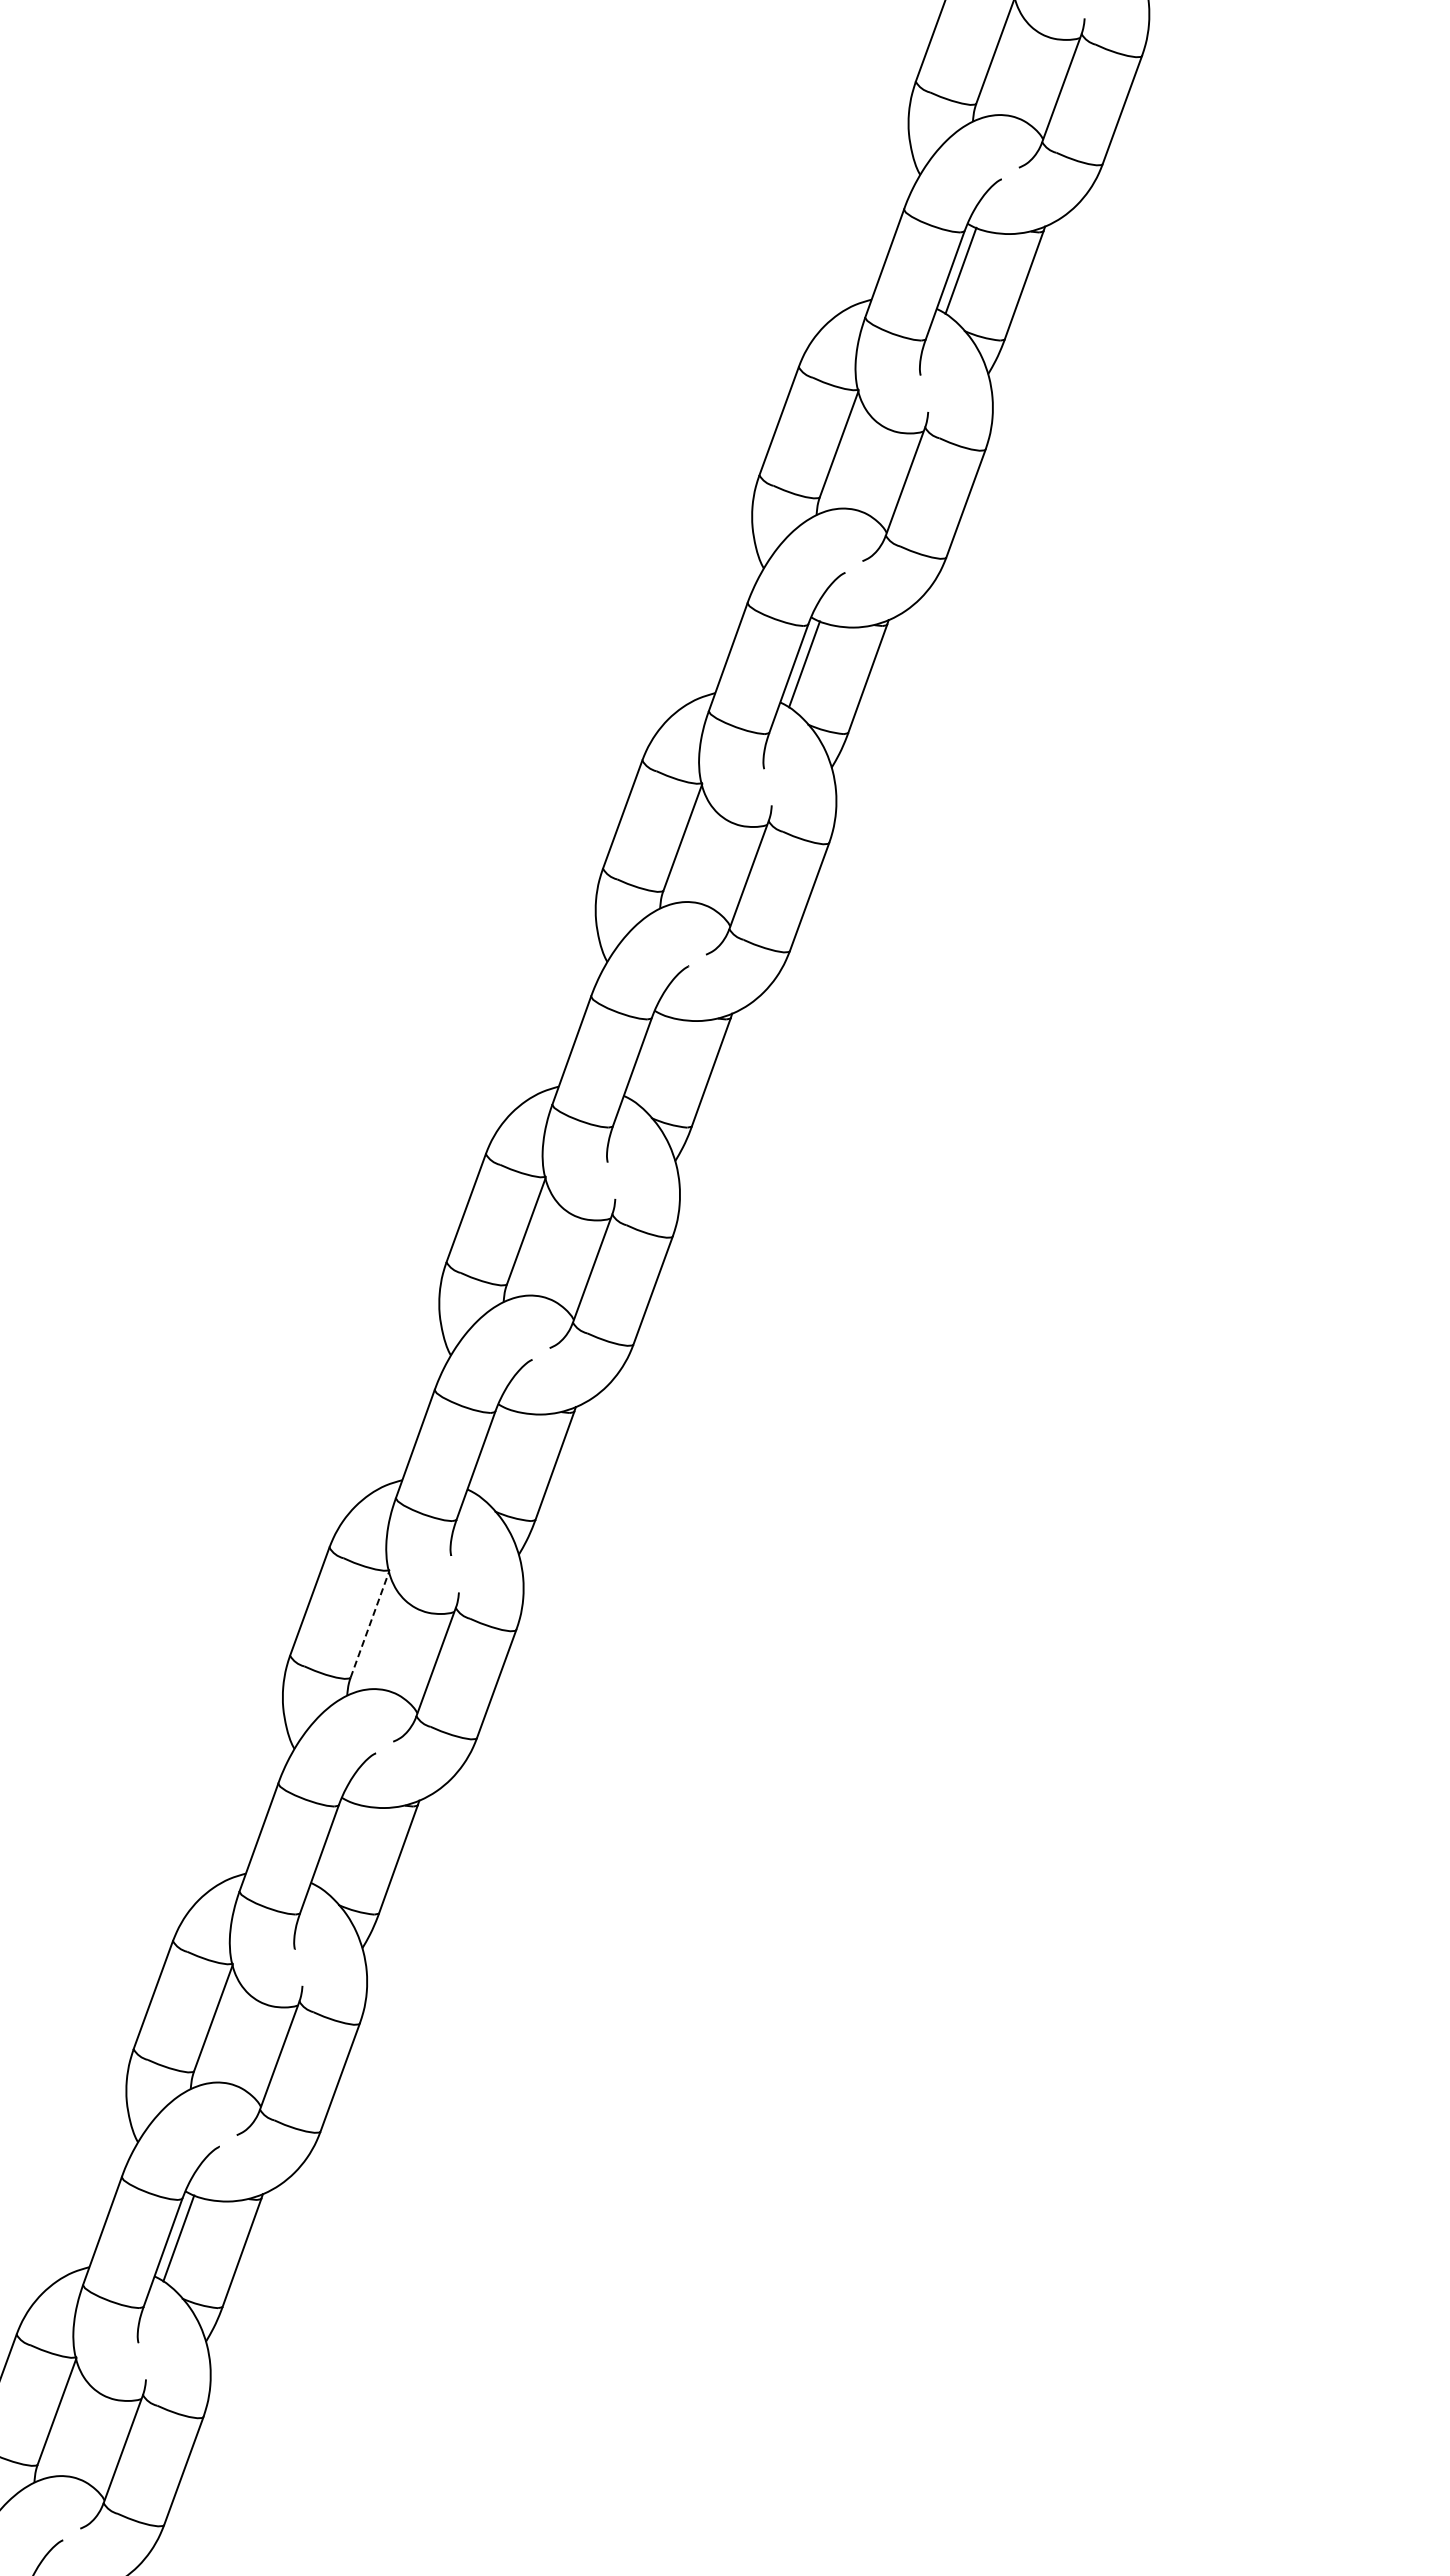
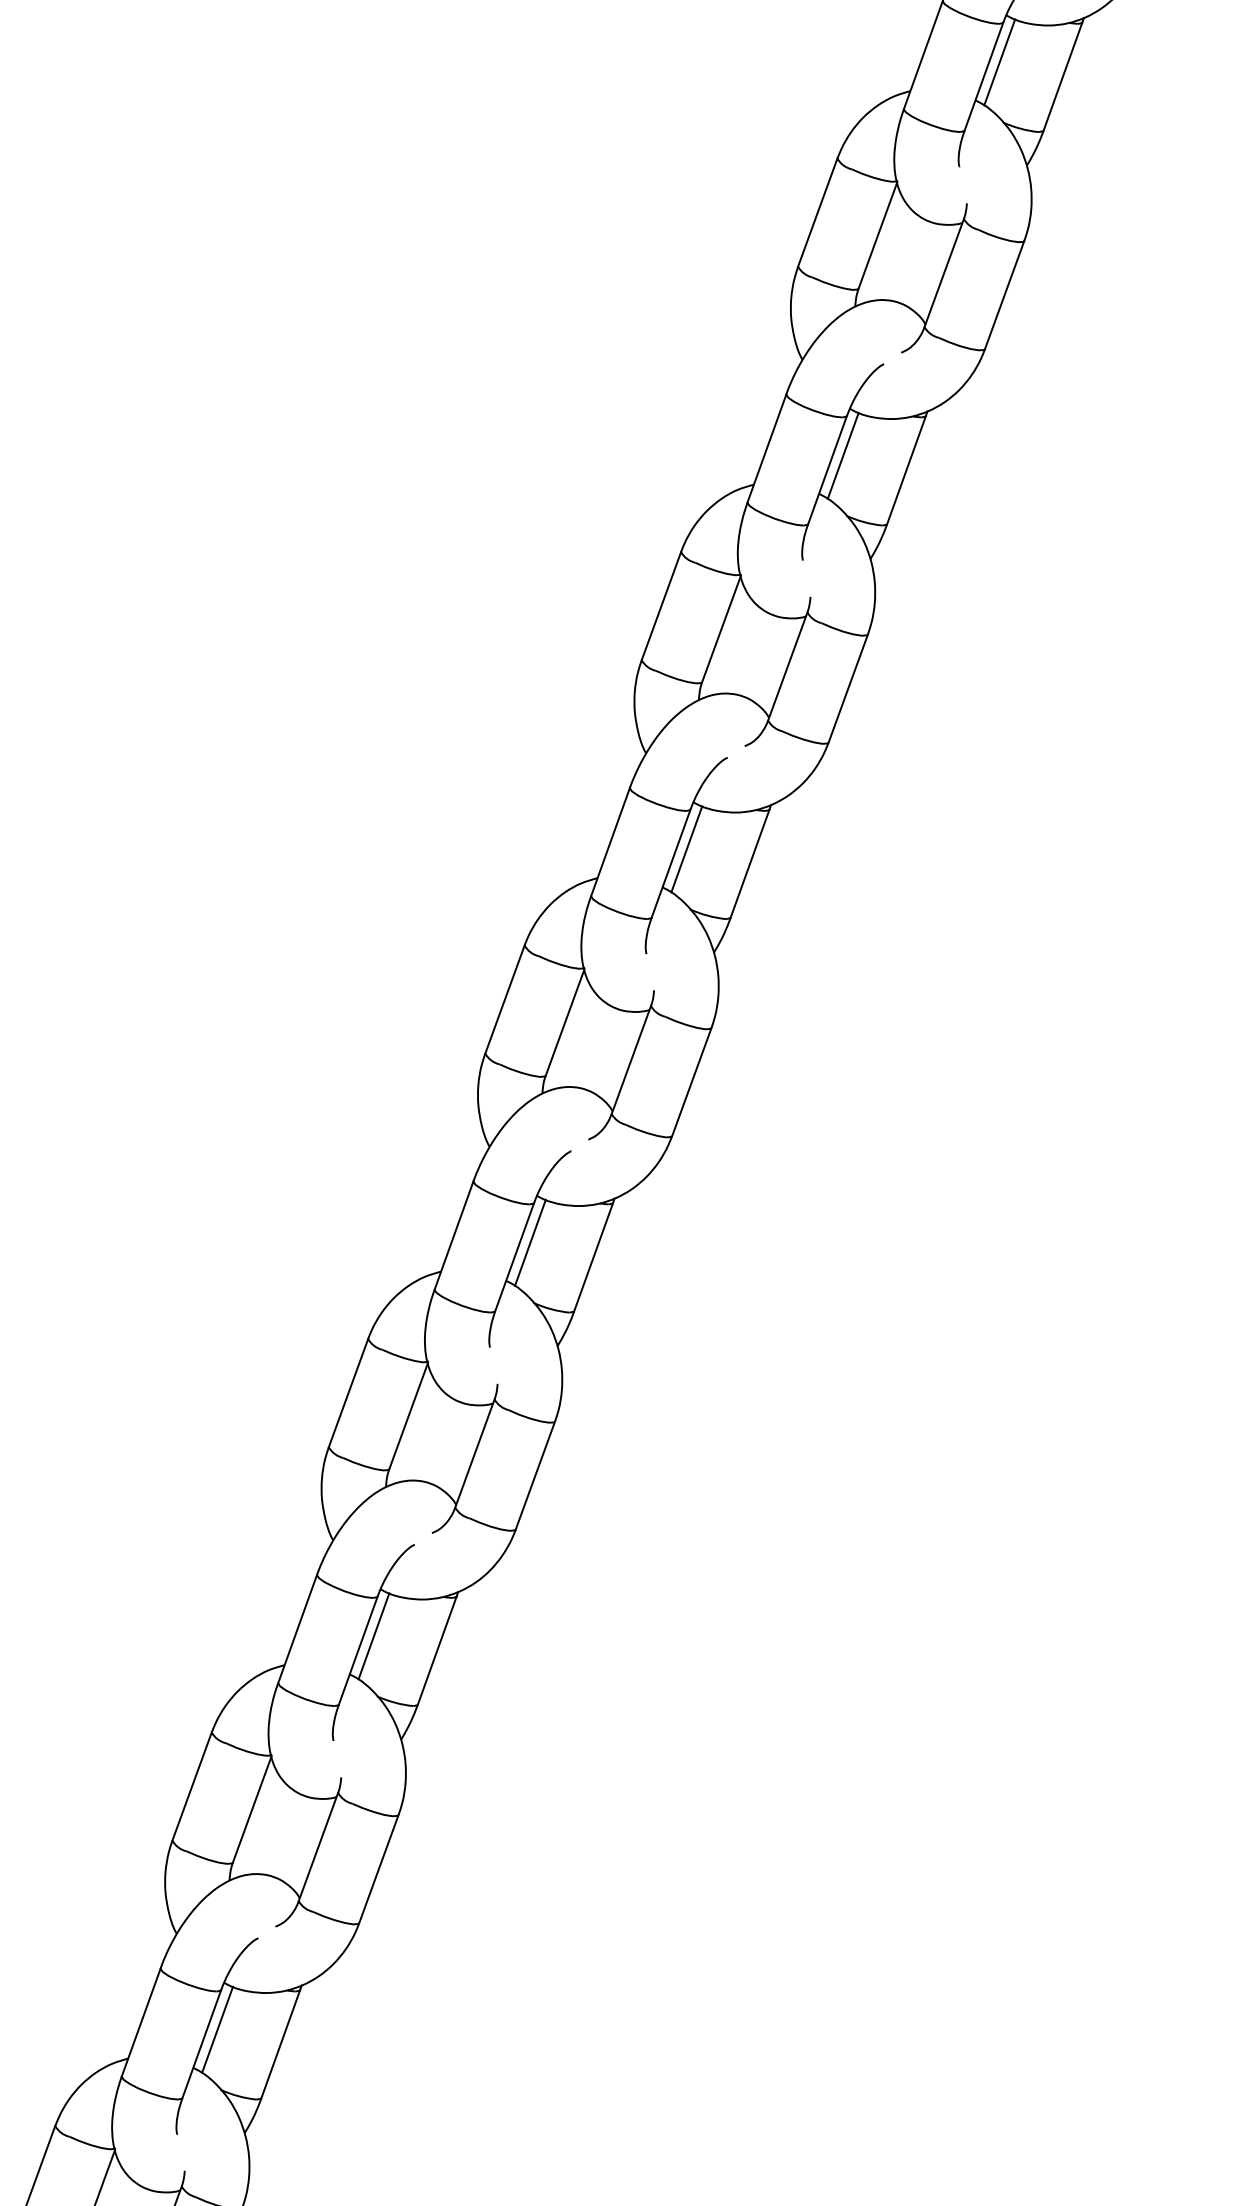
line: (647, 1057) -> (529, 1242), added
line: (491, 1451) -> (373, 1636), added
line: (369, 1624) -> (251, 1809), dashed -> solid
line: (334, 1844) -> (216, 2029), added

